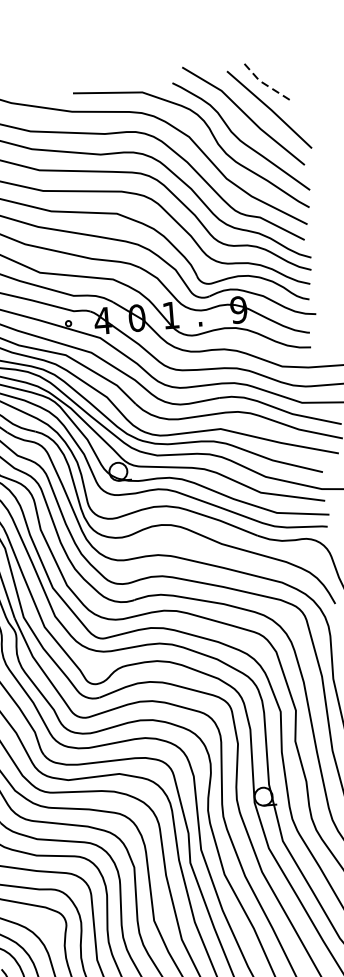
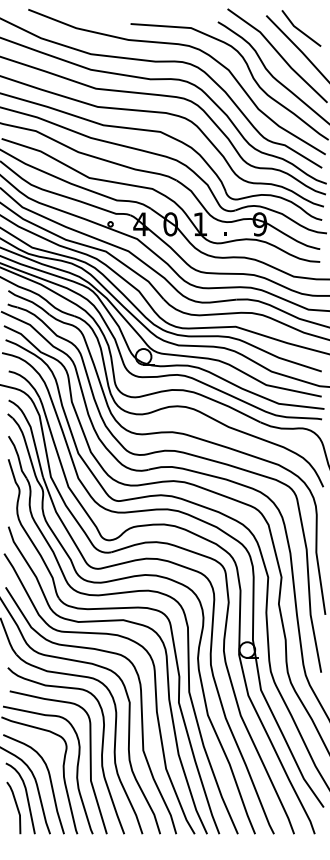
line: (266, 85) -> (299, 30), dashed -> solid

